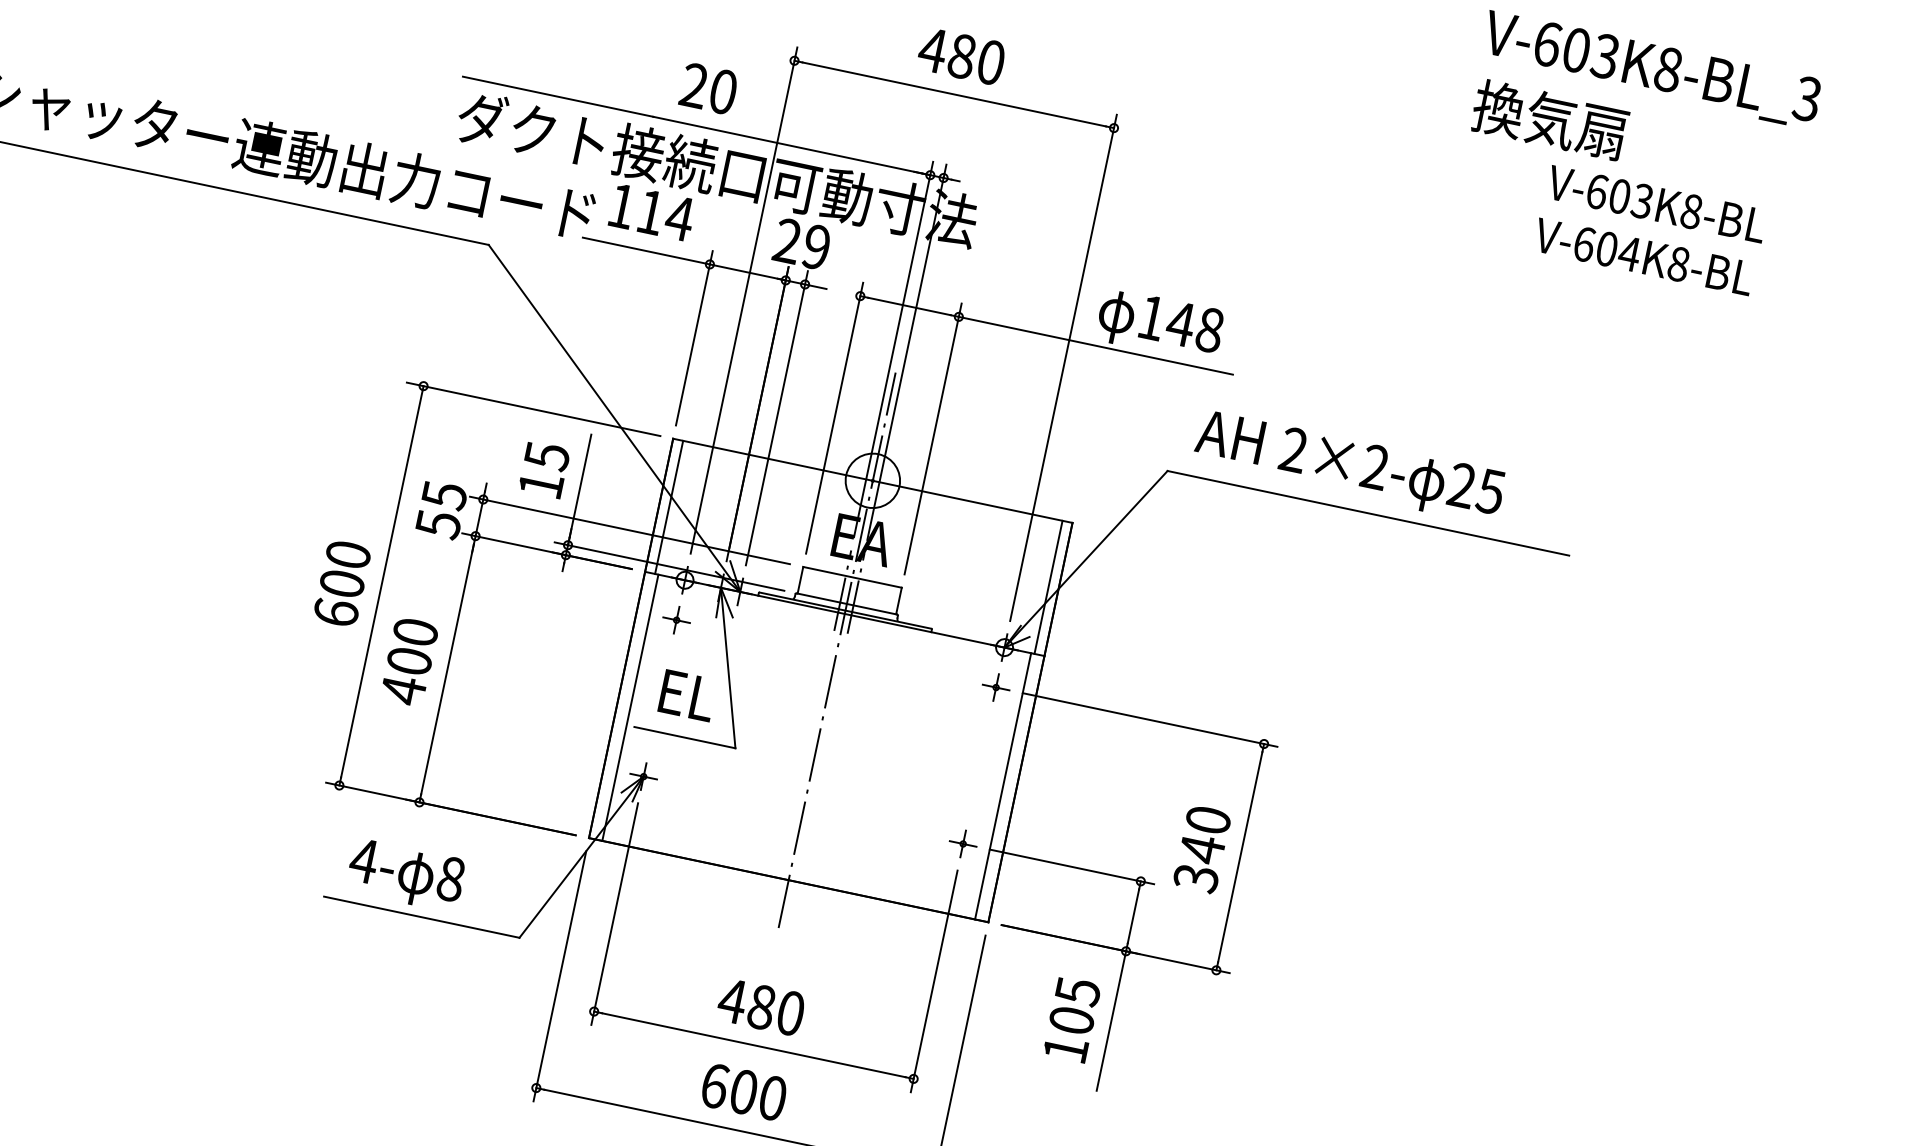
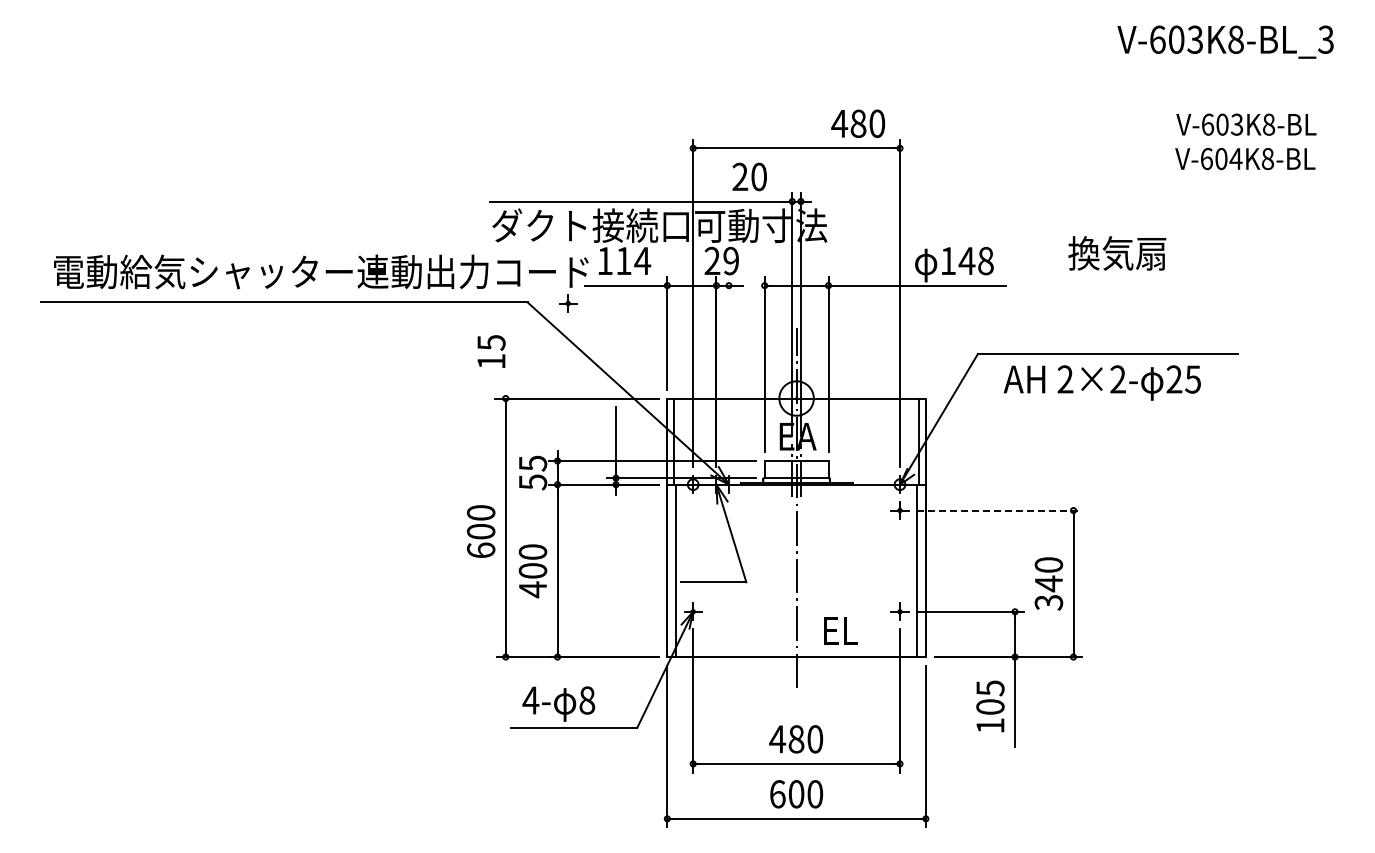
text: (962, 55) -> (858, 123), moved
text: (708, 88) -> (749, 176), moved
text: (1550, 120) -> (1117, 253), moved
line: (776, 418) -> (728, 372), removed
text: (1348, 466) -> (1101, 382), moved
text: (544, 469) -> (491, 351), moved
part: (677, 620) -> (568, 303), moved
text: (687, 694) -> (840, 630), moved
line: (1151, 720) -> (1000, 510), solid -> dashed

